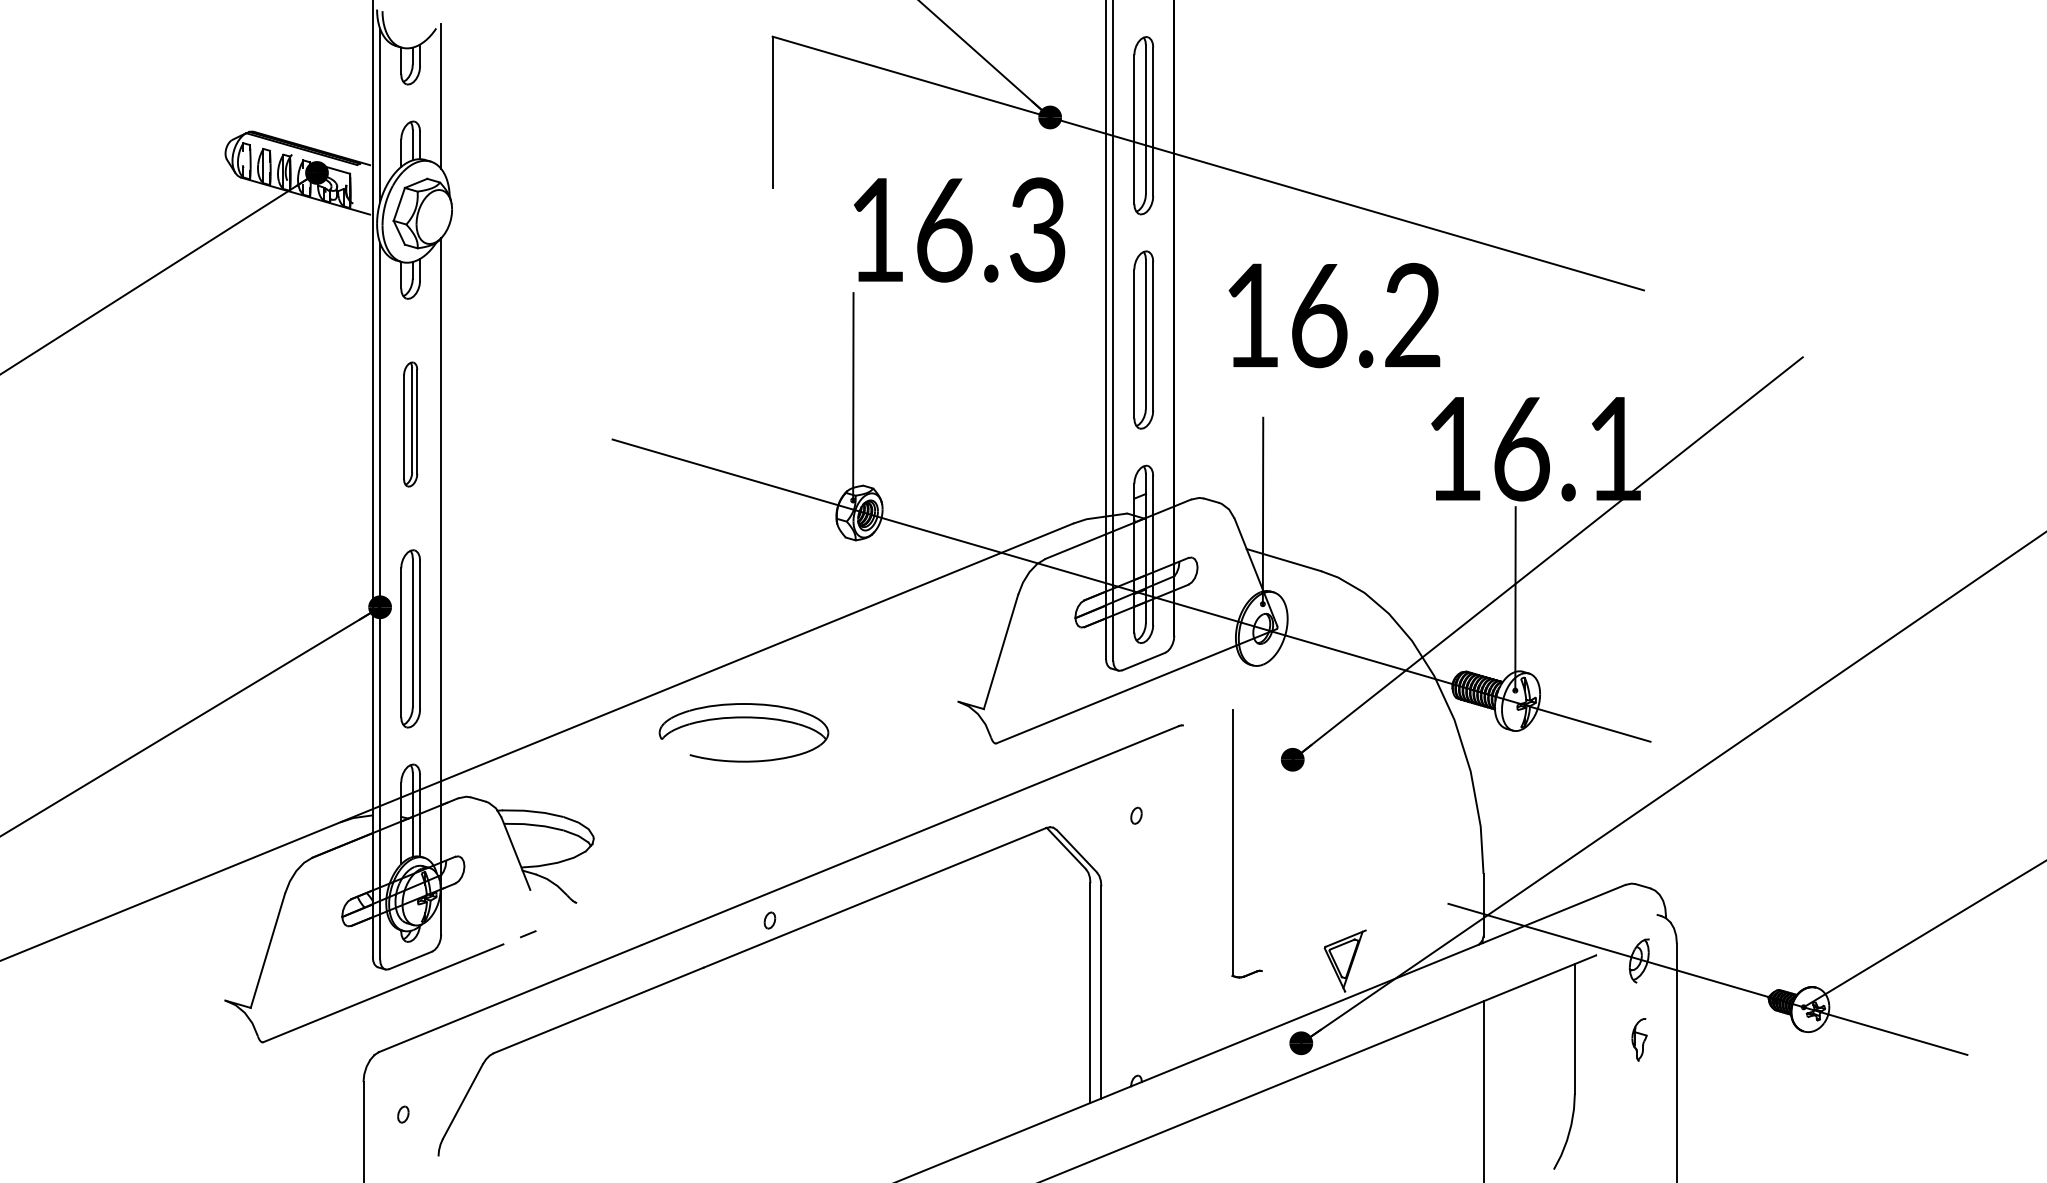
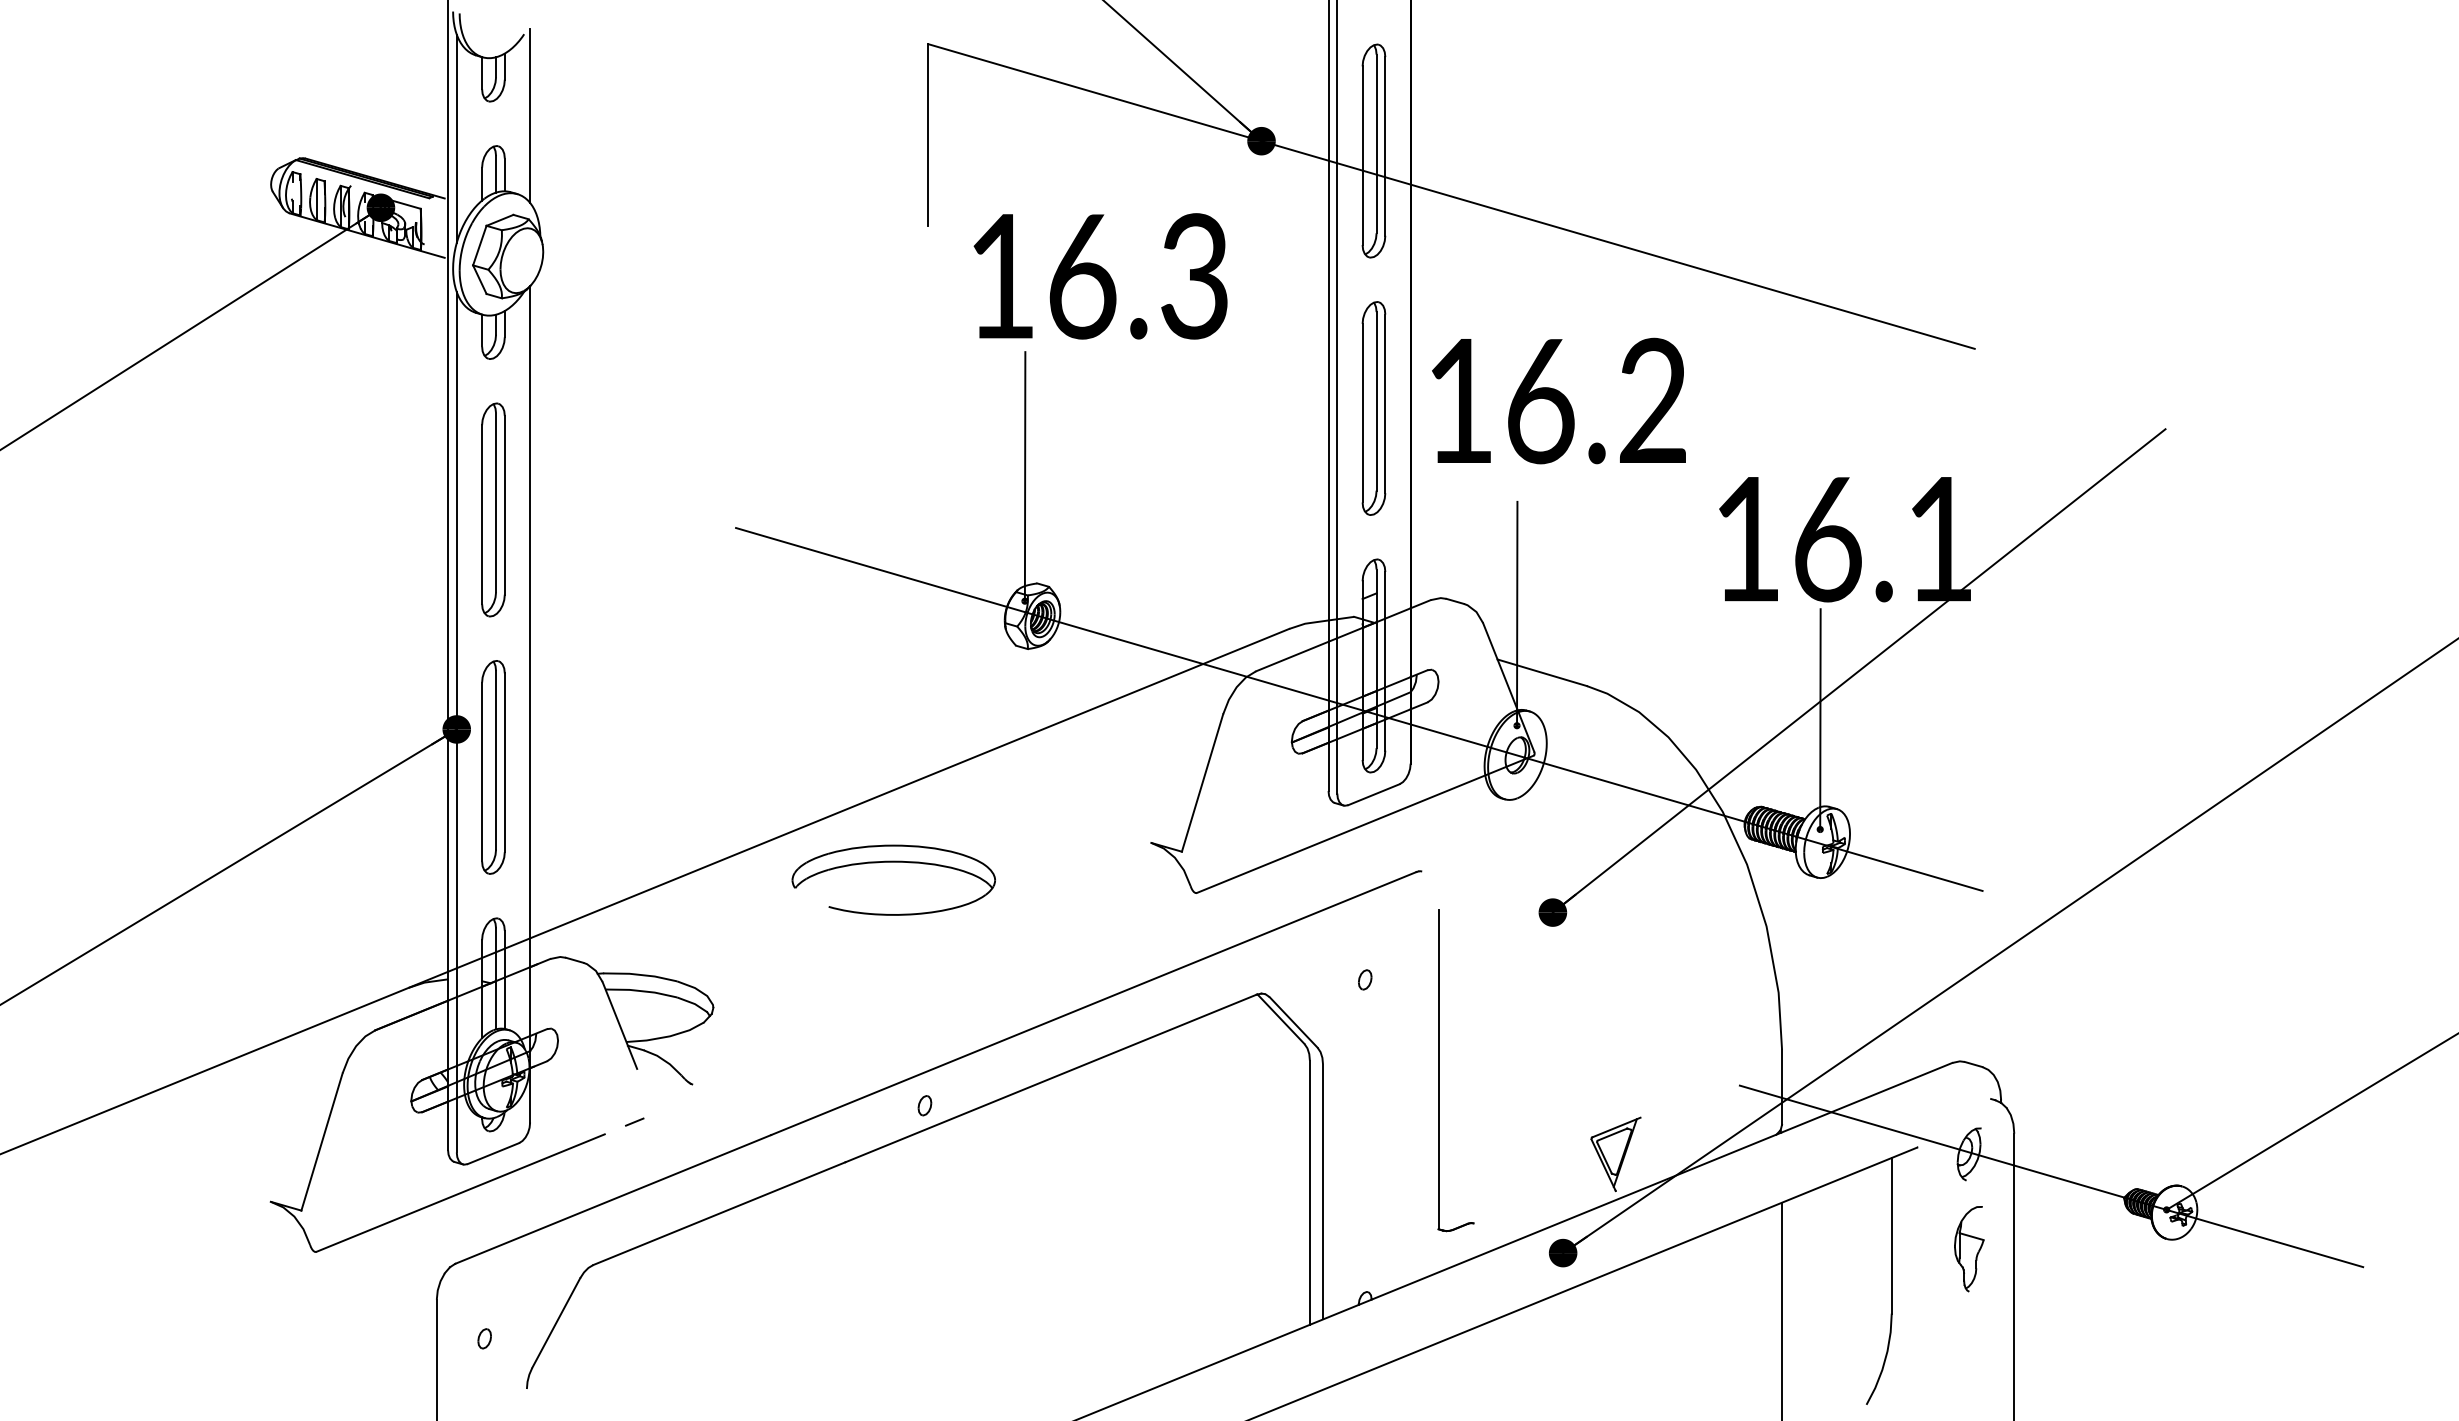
text: (959, 230) -> (1100, 276), moved
text: (1334, 315) -> (1558, 400), moved
part: (410, 424) -> (493, 509), size x1.43
part: (1233, 843) -> (1439, 1070), moved
part: (1639, 1040) -> (1969, 1249), size x1.67

